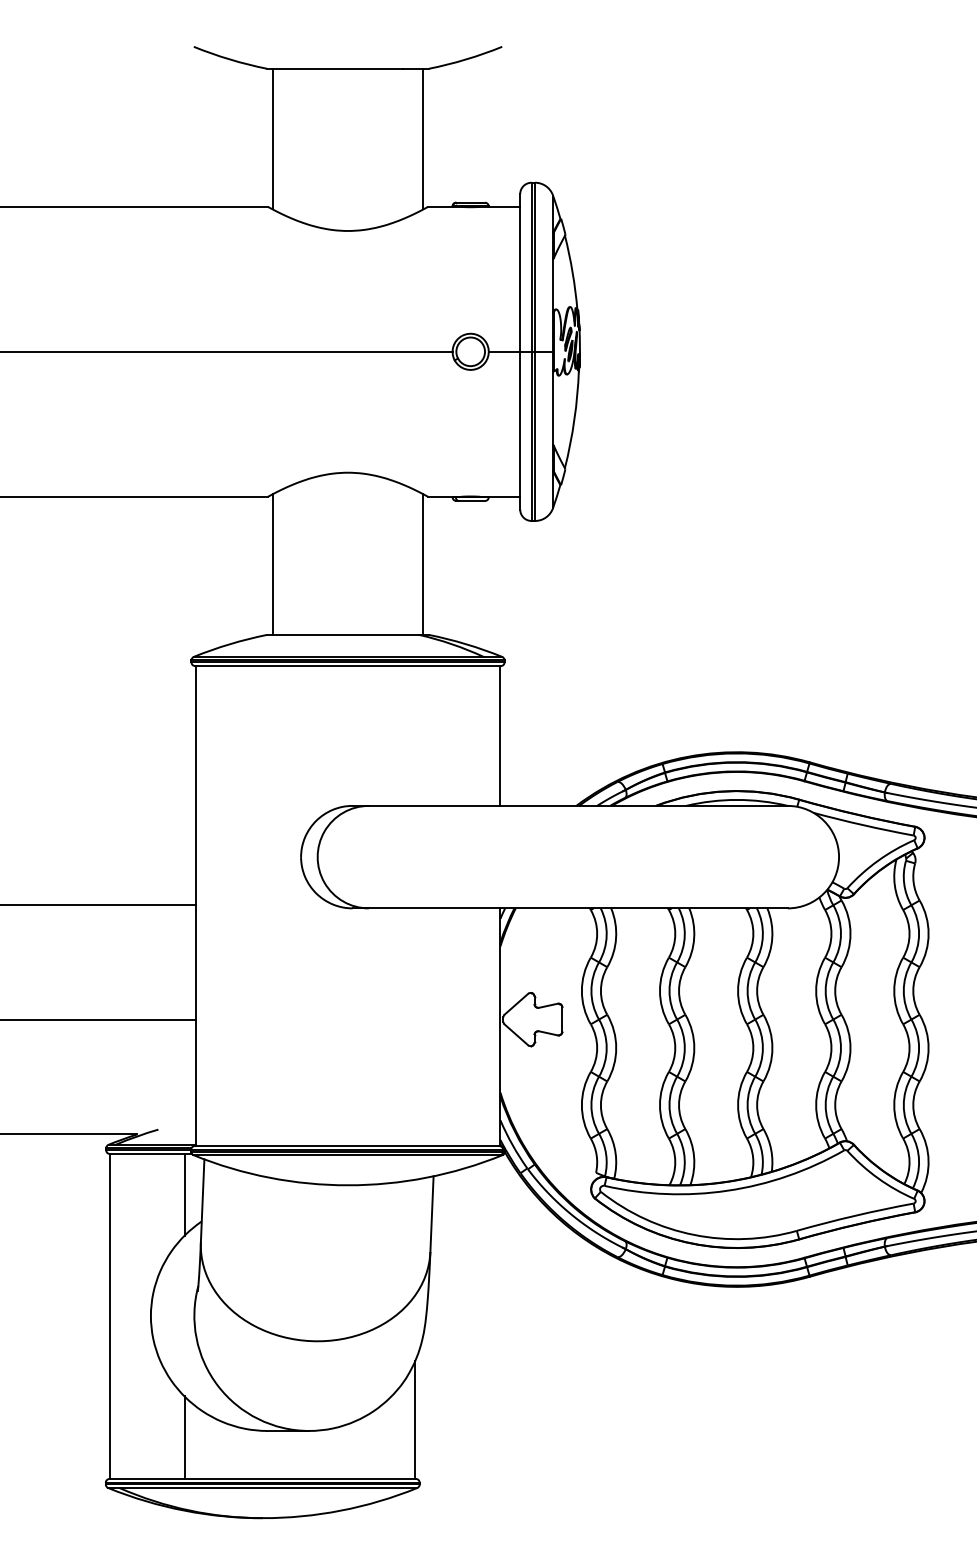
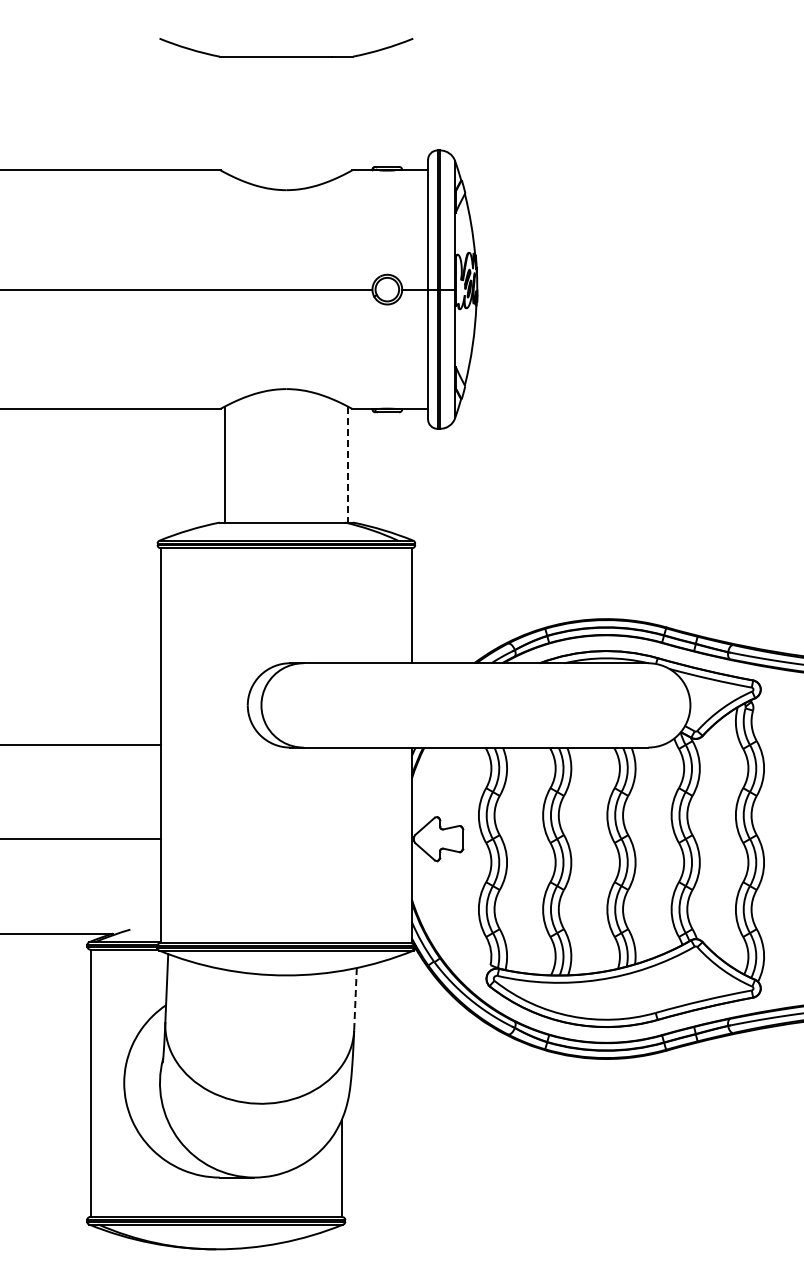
line: (272, 138) -> (224, 114), removed
line: (423, 138) -> (348, 114), removed
line: (423, 564) -> (348, 464), solid -> dashed
line: (184, 1193) -> (151, 982), removed
line: (431, 1214) -> (355, 999), solid -> dashed
line: (184, 1438) -> (151, 1183), removed

